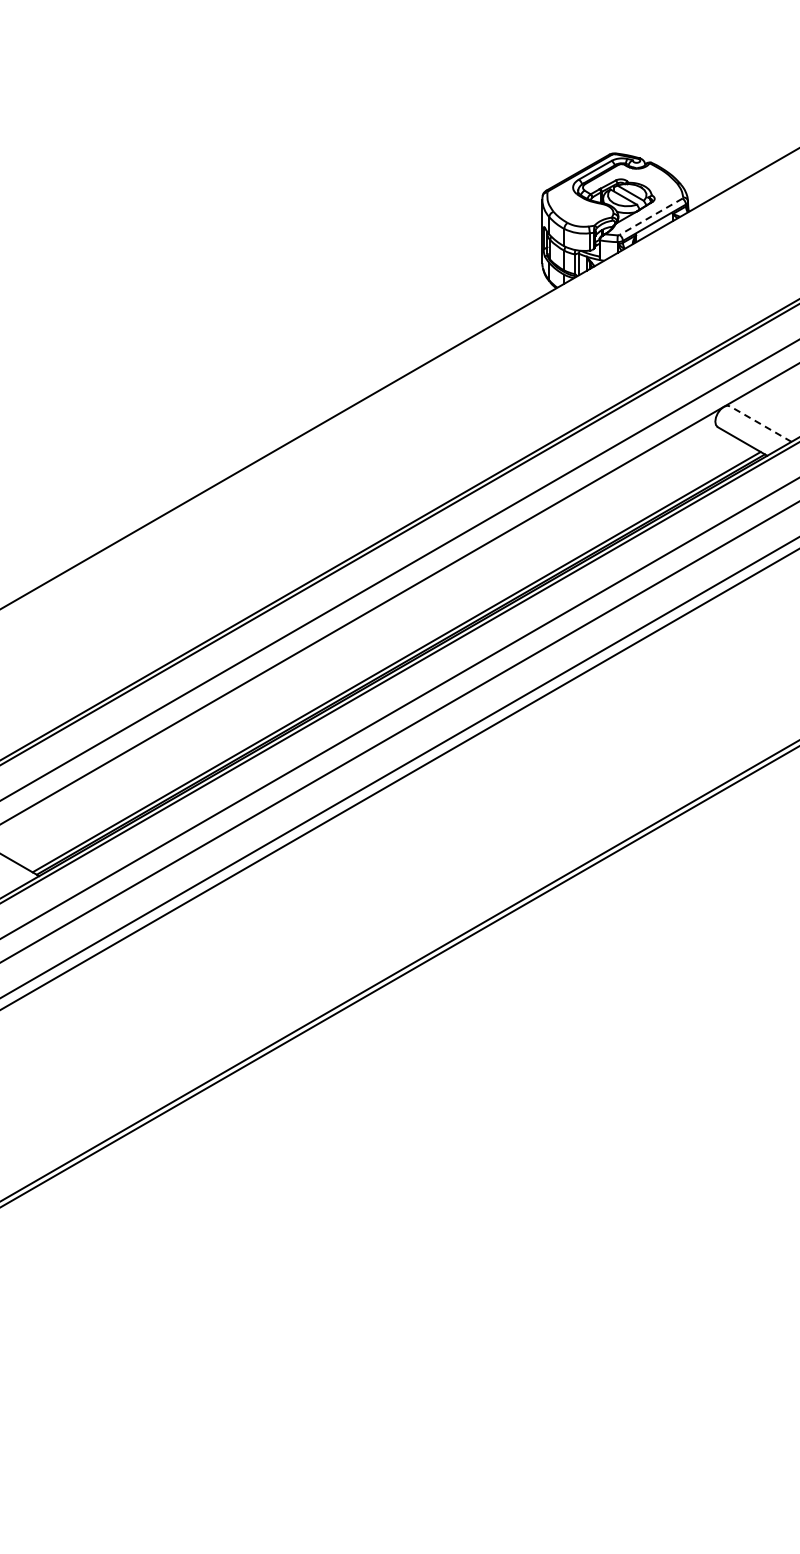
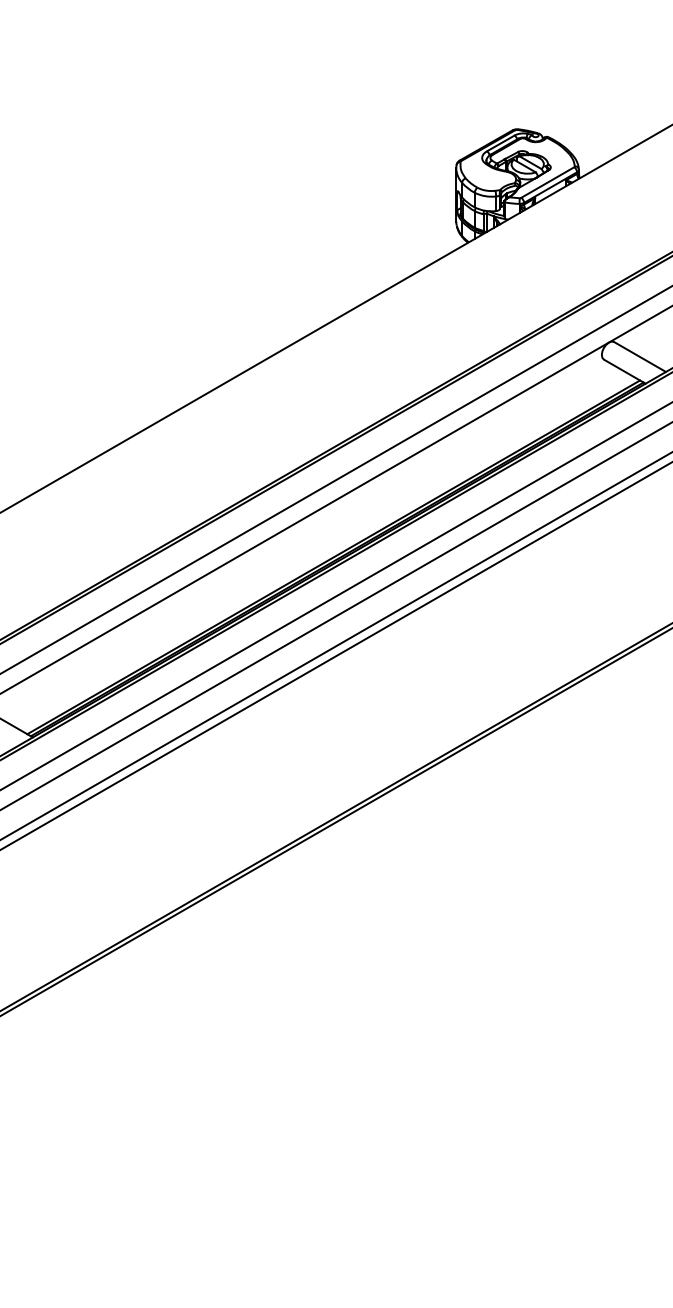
line: (650, 217) -> (547, 183), dashed -> solid
line: (760, 424) -> (639, 357), dashed -> solid

